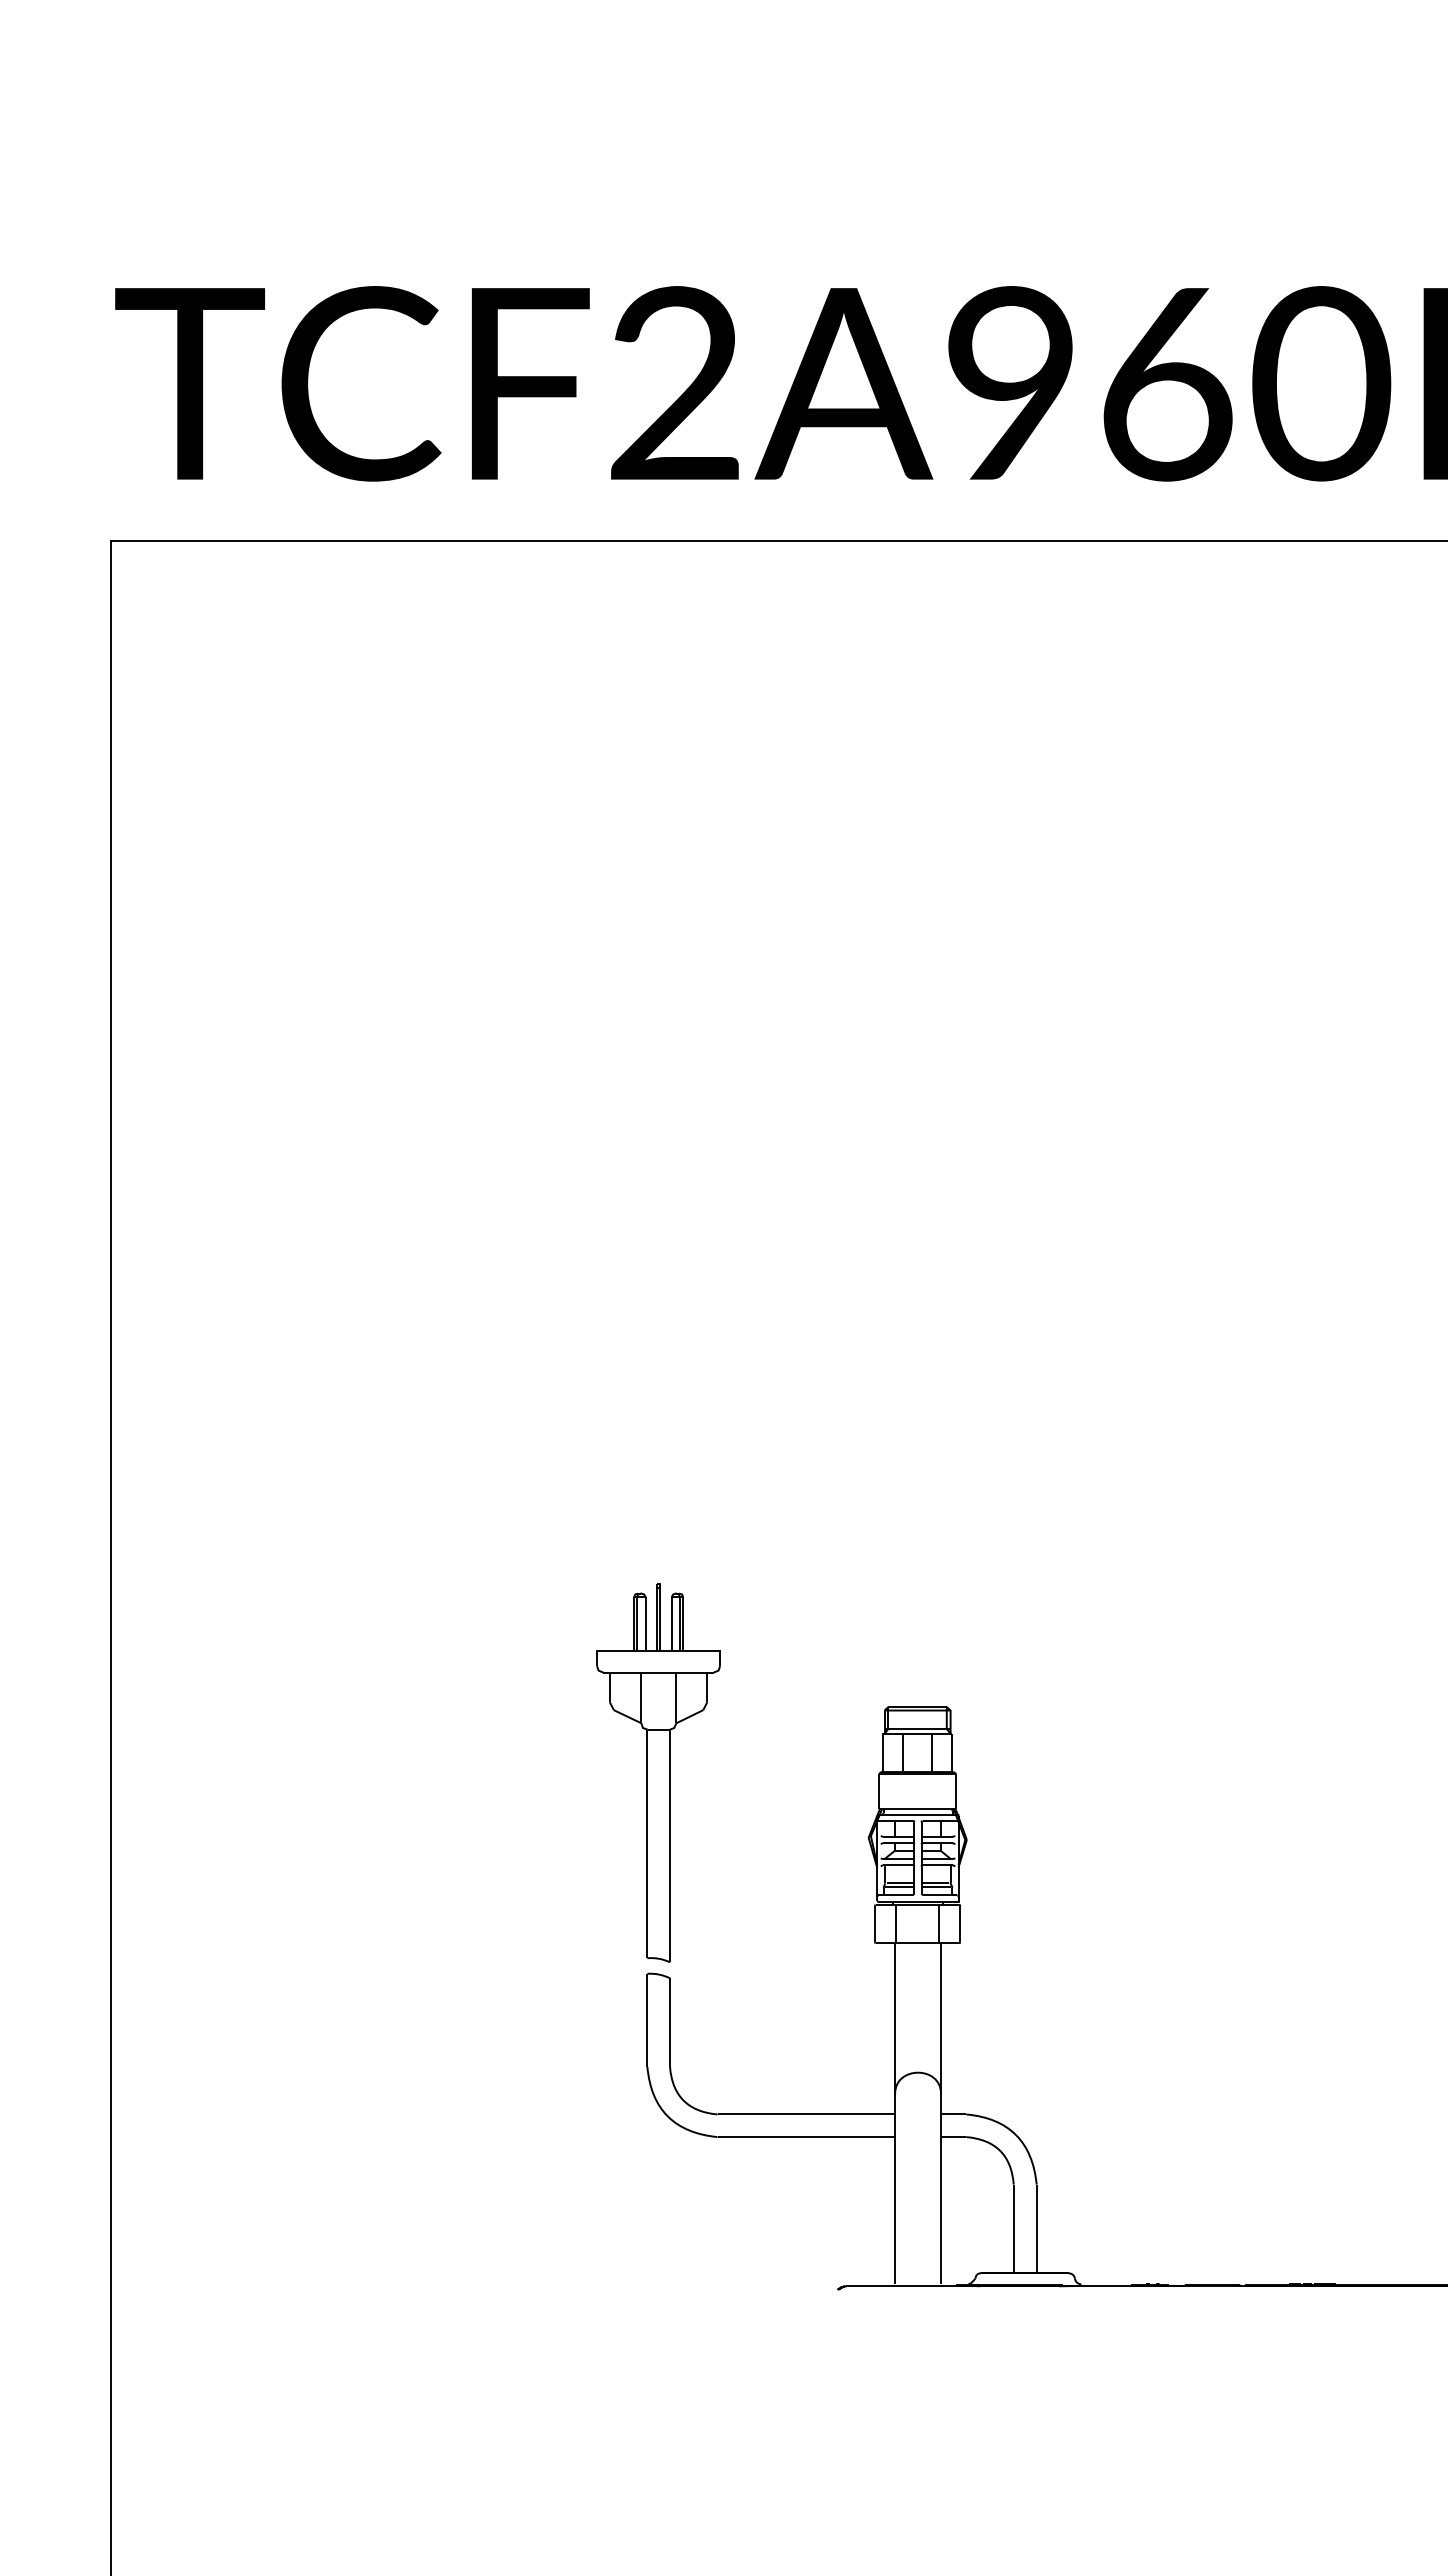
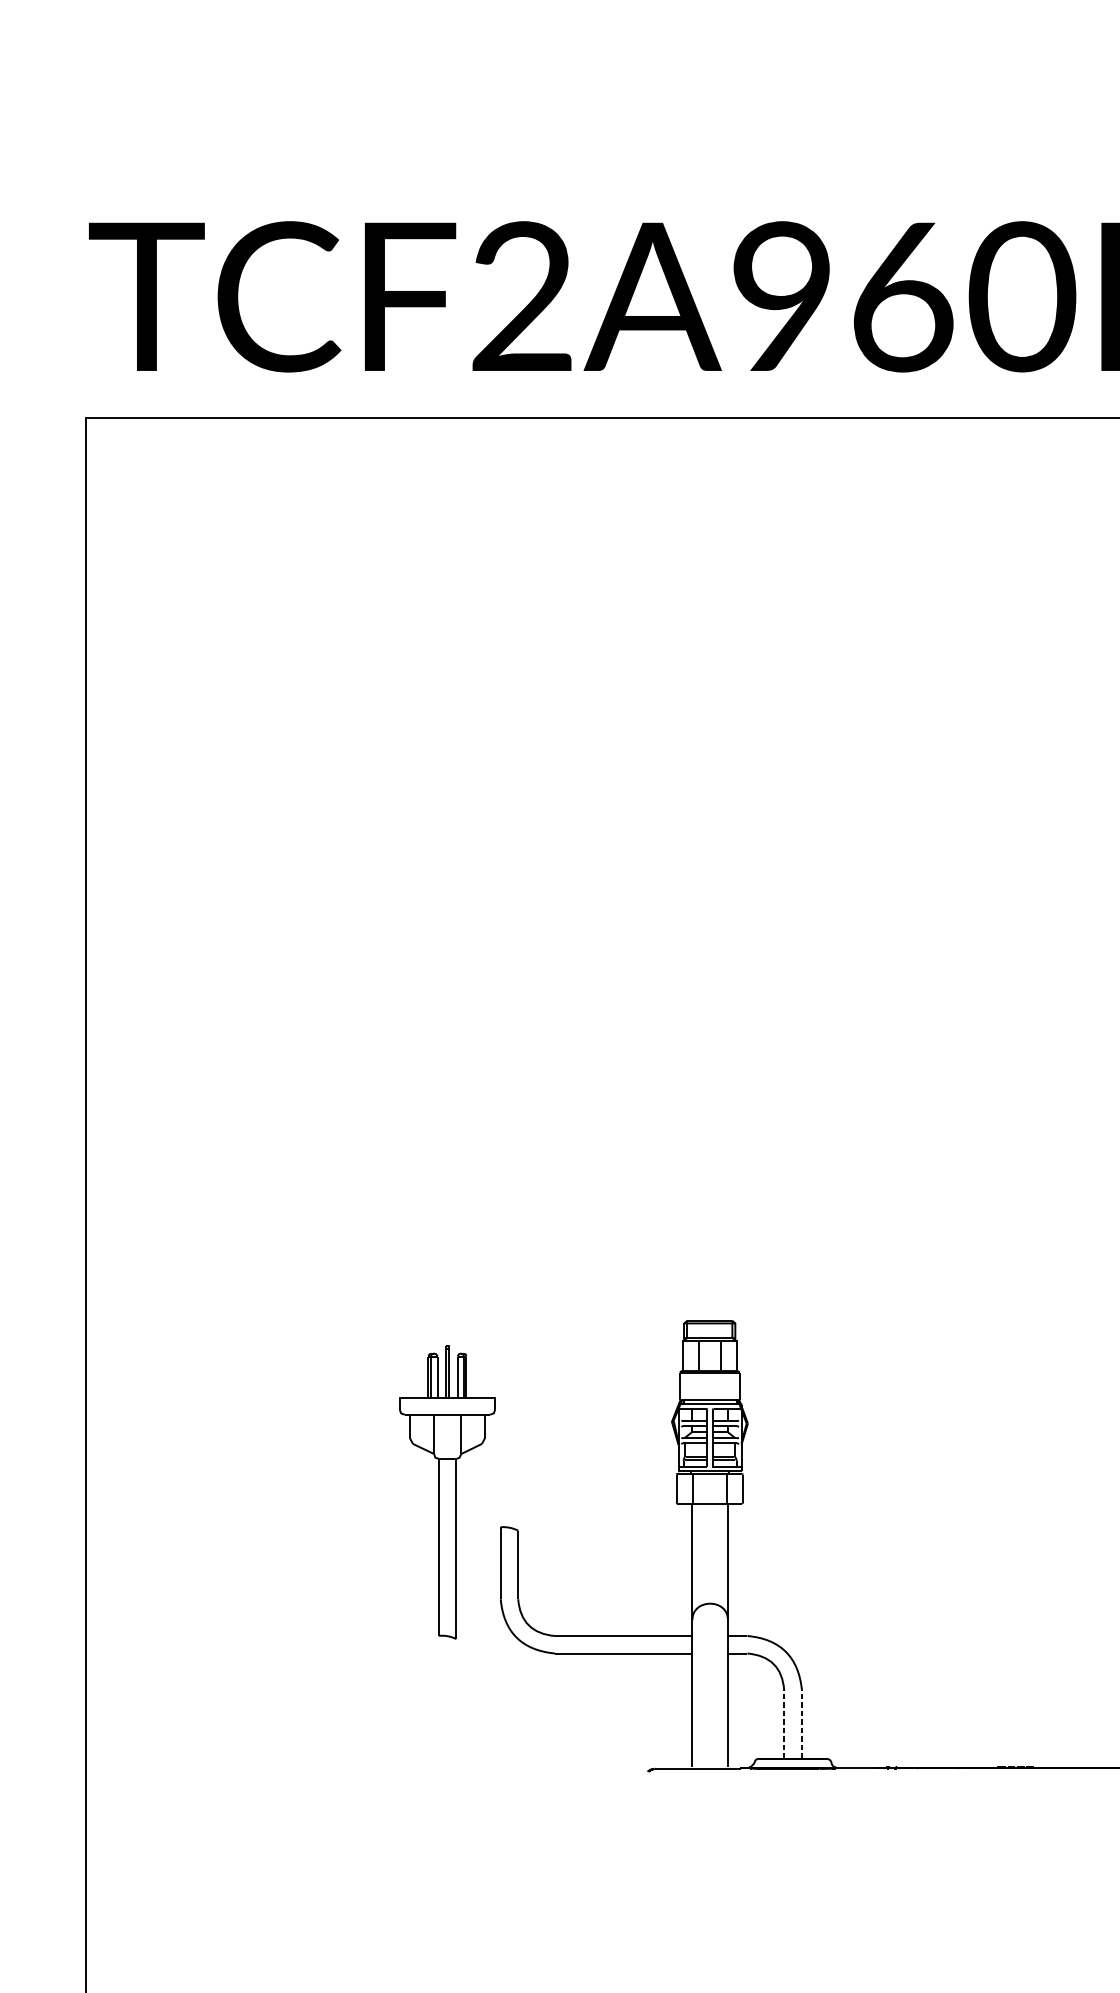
part: (658, 1772) -> (447, 1492), moved
line: (1013, 2228) -> (784, 1724), solid -> dashed
line: (1036, 2228) -> (801, 1724), solid -> dashed

